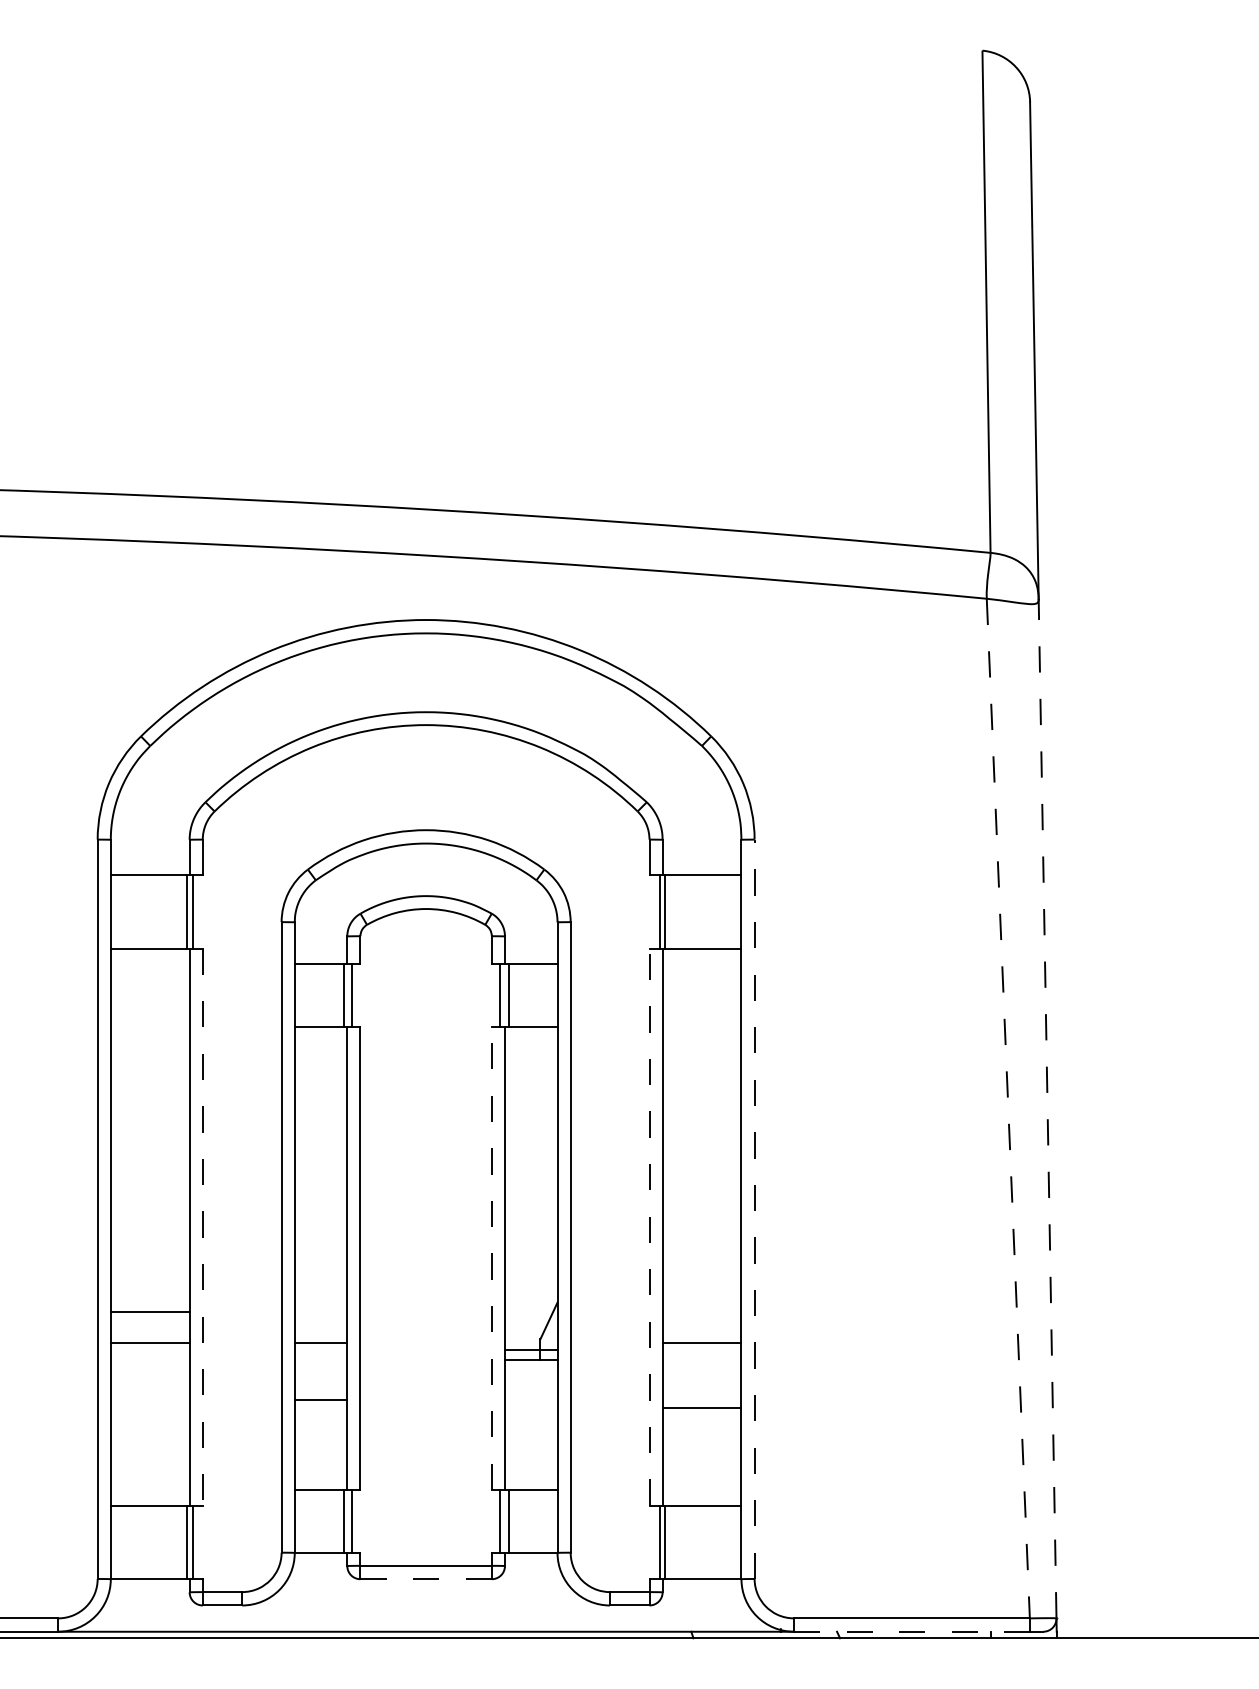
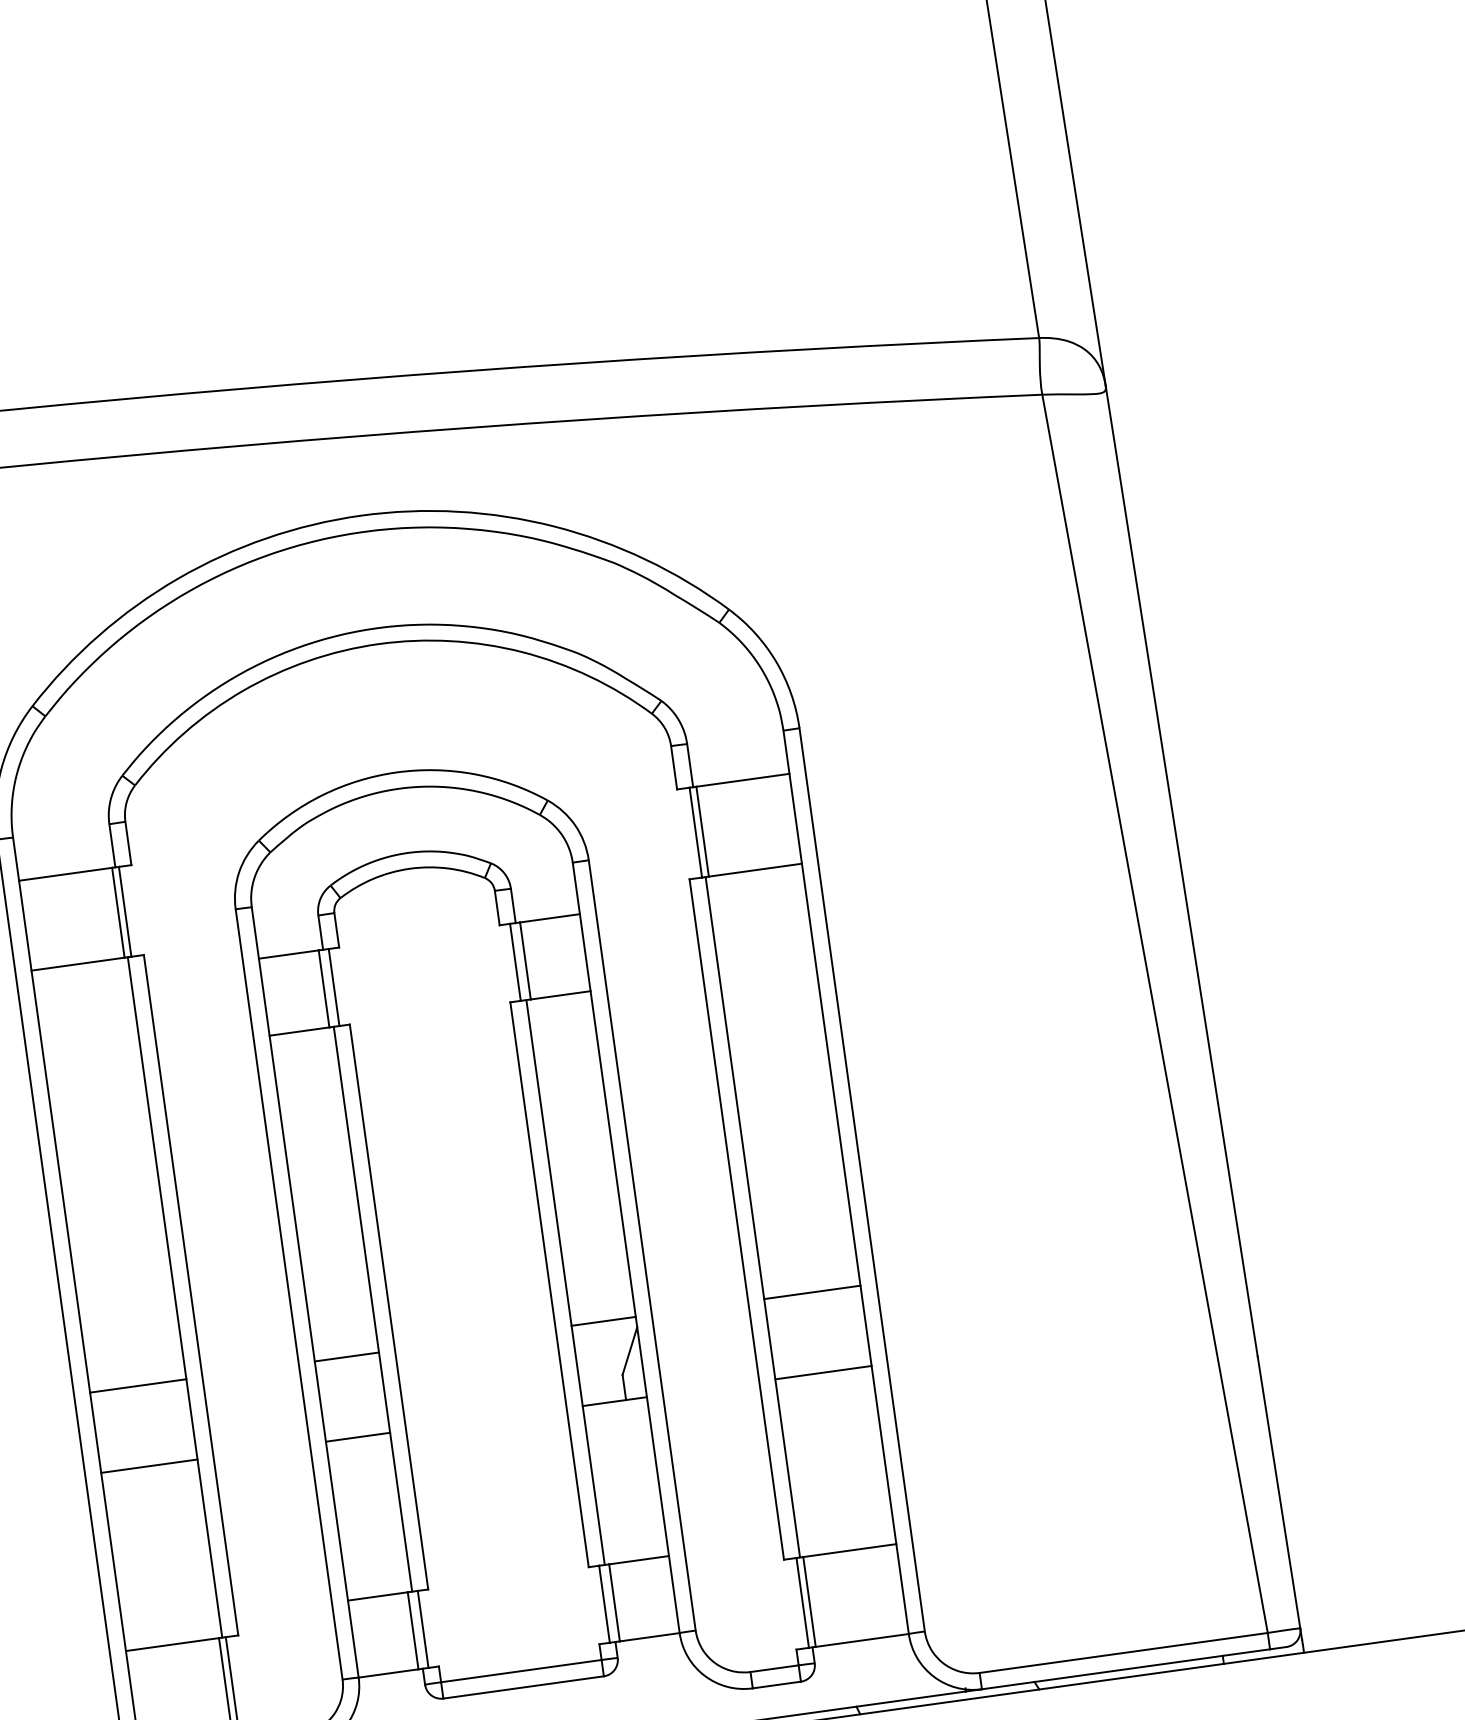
line: (1047, 1108) -> (1202, 1007), dashed -> solid
line: (1008, 1109) -> (1155, 1014), dashed -> solid
line: (754, 1209) -> (862, 1180), dashed -> solid
line: (649, 1226) -> (736, 1218), dashed -> solid
line: (202, 1227) -> (190, 1295), dashed -> solid
line: (491, 1258) -> (549, 1284), dashed -> solid
line: (149, 1311) -> (148, 1465), moved
line: (149, 1343) -> (137, 1386), moved
line: (320, 1343) -> (346, 1357), moved
line: (701, 1343) -> (811, 1292), moved
line: (530, 1350) -> (602, 1321), moved
line: (320, 1399) -> (357, 1436), moved
line: (701, 1407) -> (822, 1372), moved
line: (426, 1579) -> (524, 1687), dashed -> solid
line: (911, 1631) -> (1125, 1669), dashed -> solid

